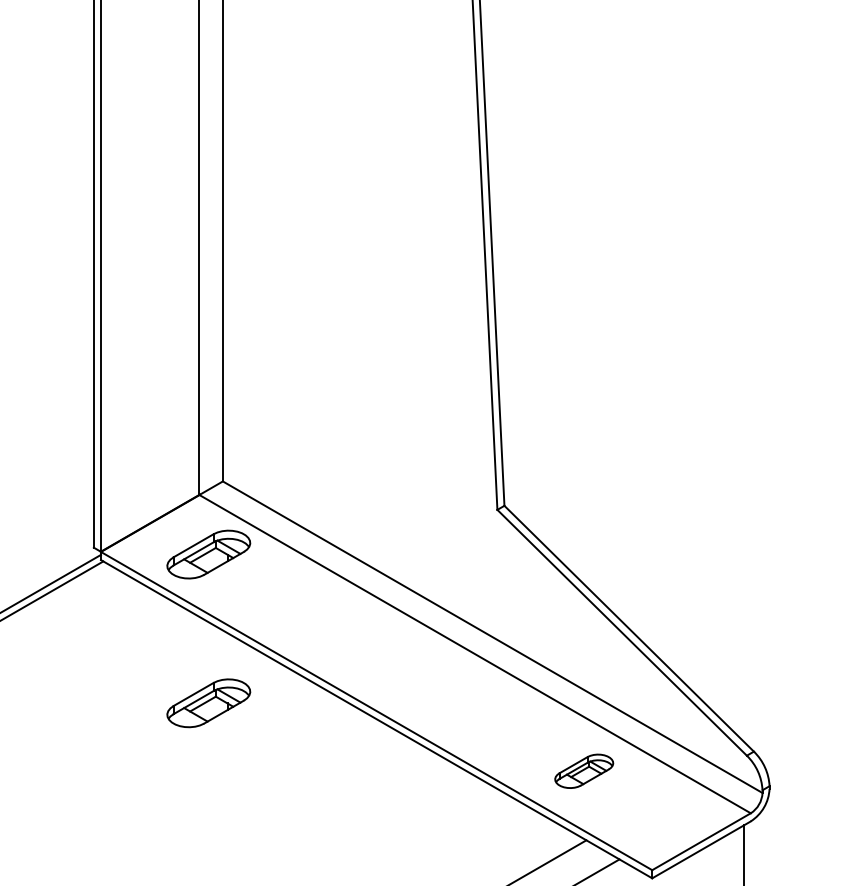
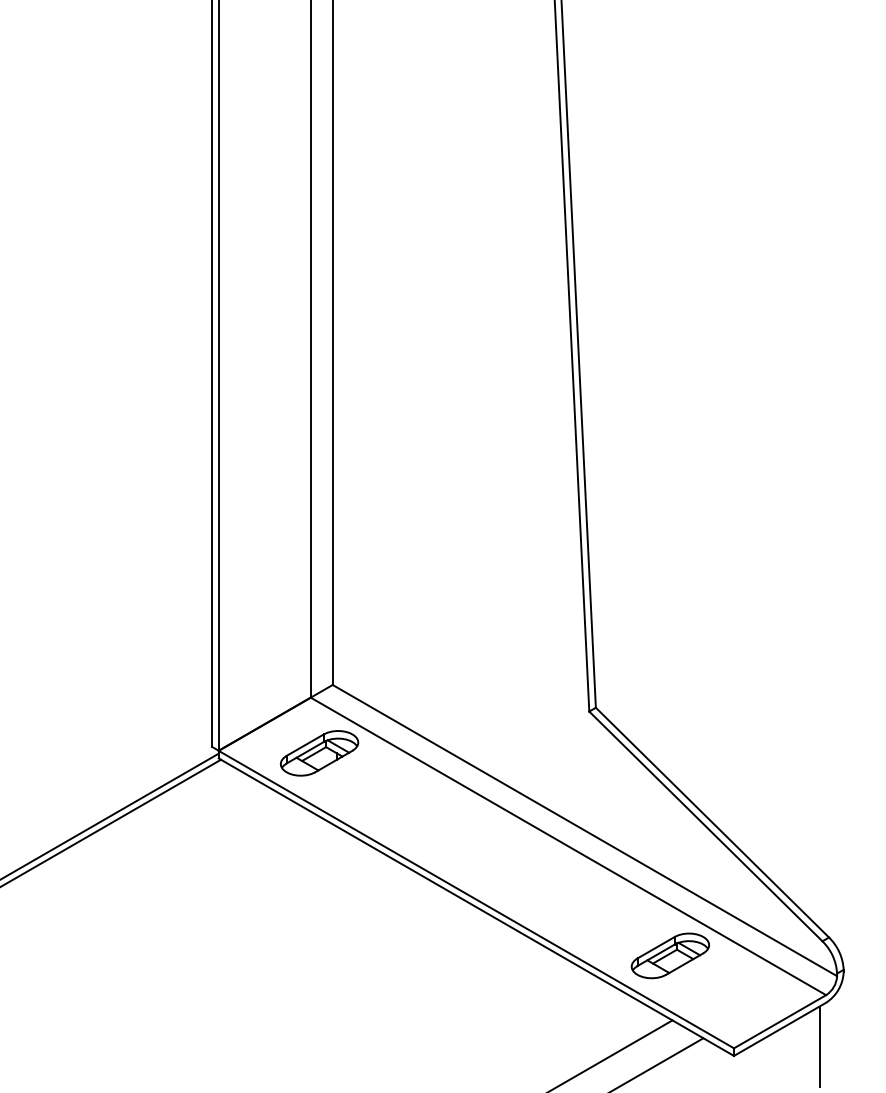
part: (208, 703) -> (319, 892), removed
part: (584, 770) -> (670, 955), size x1.43

